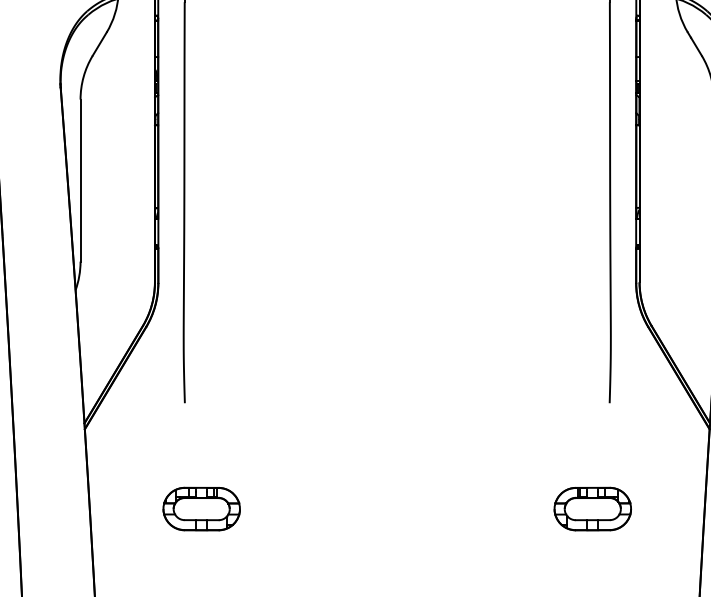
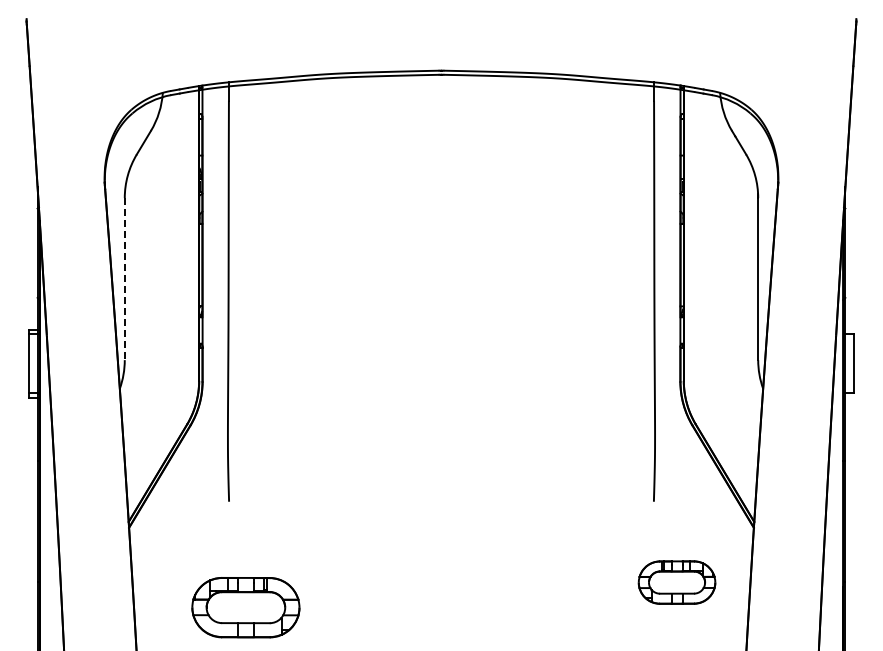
line: (80, 180) -> (124, 279), solid -> dashed
part: (201, 508) -> (245, 607), size x1.4
part: (592, 508) -> (676, 582), moved

